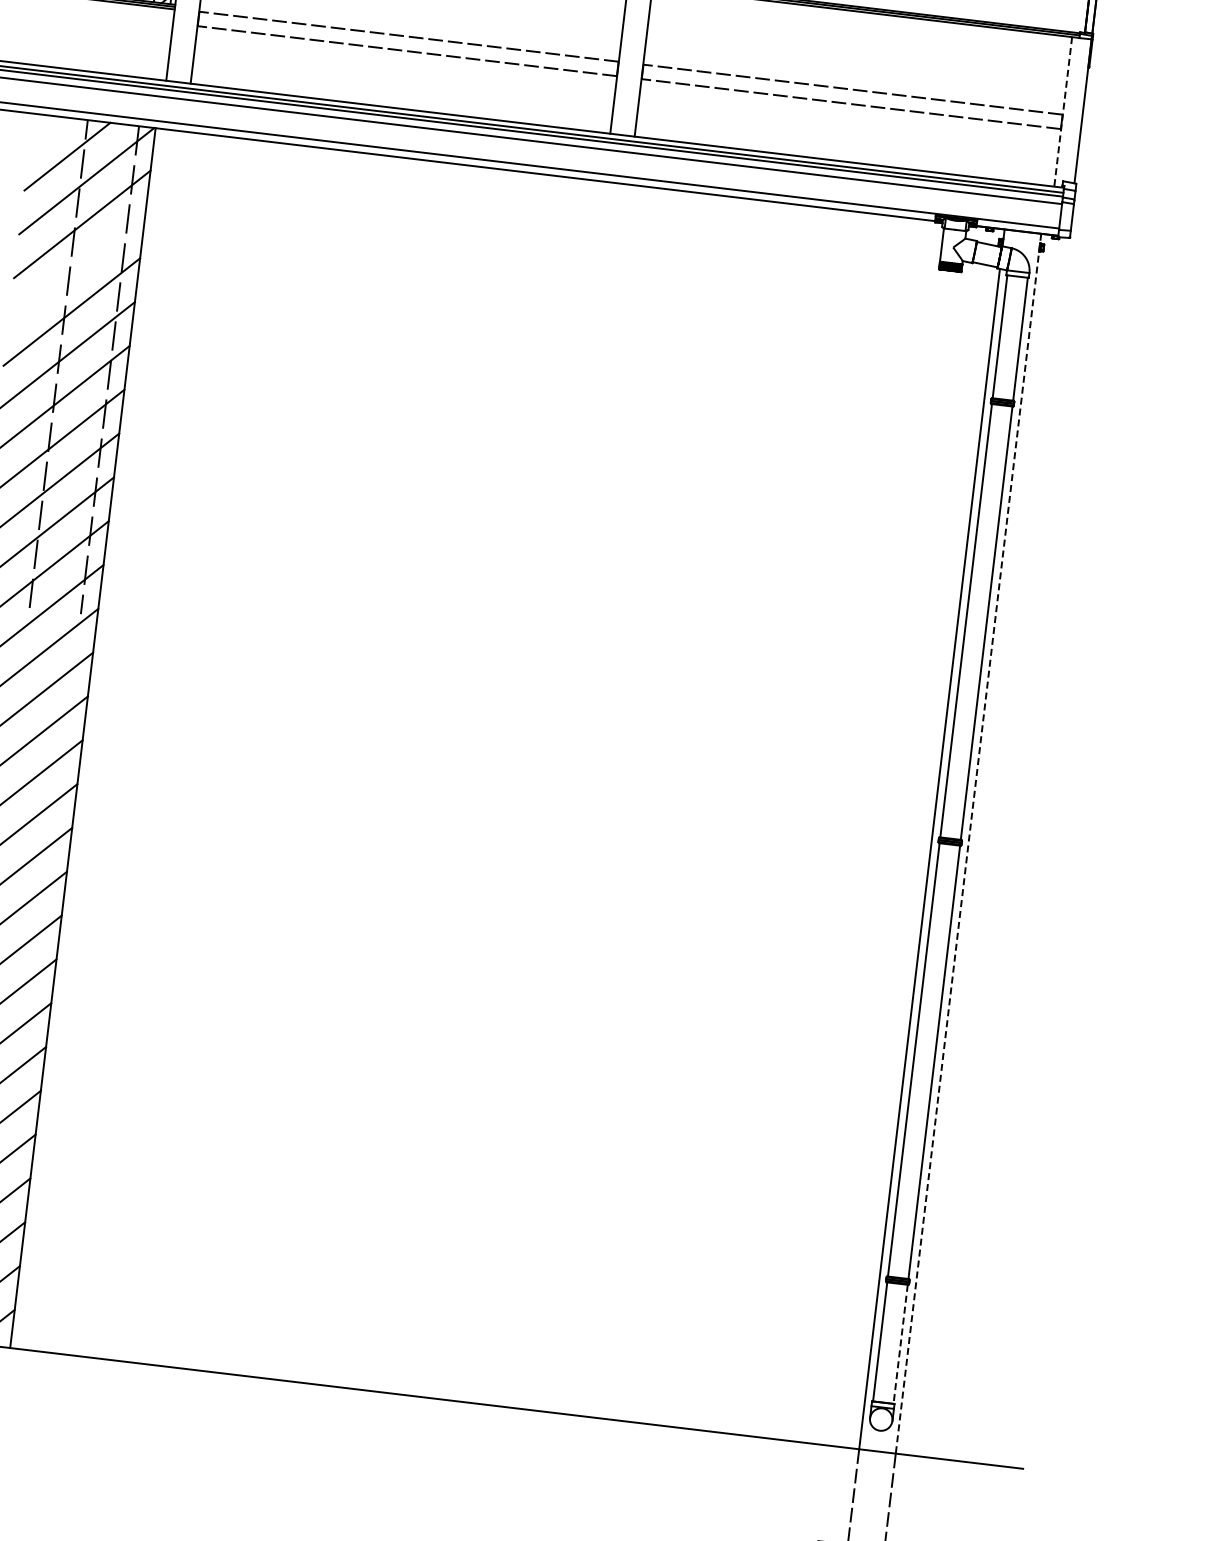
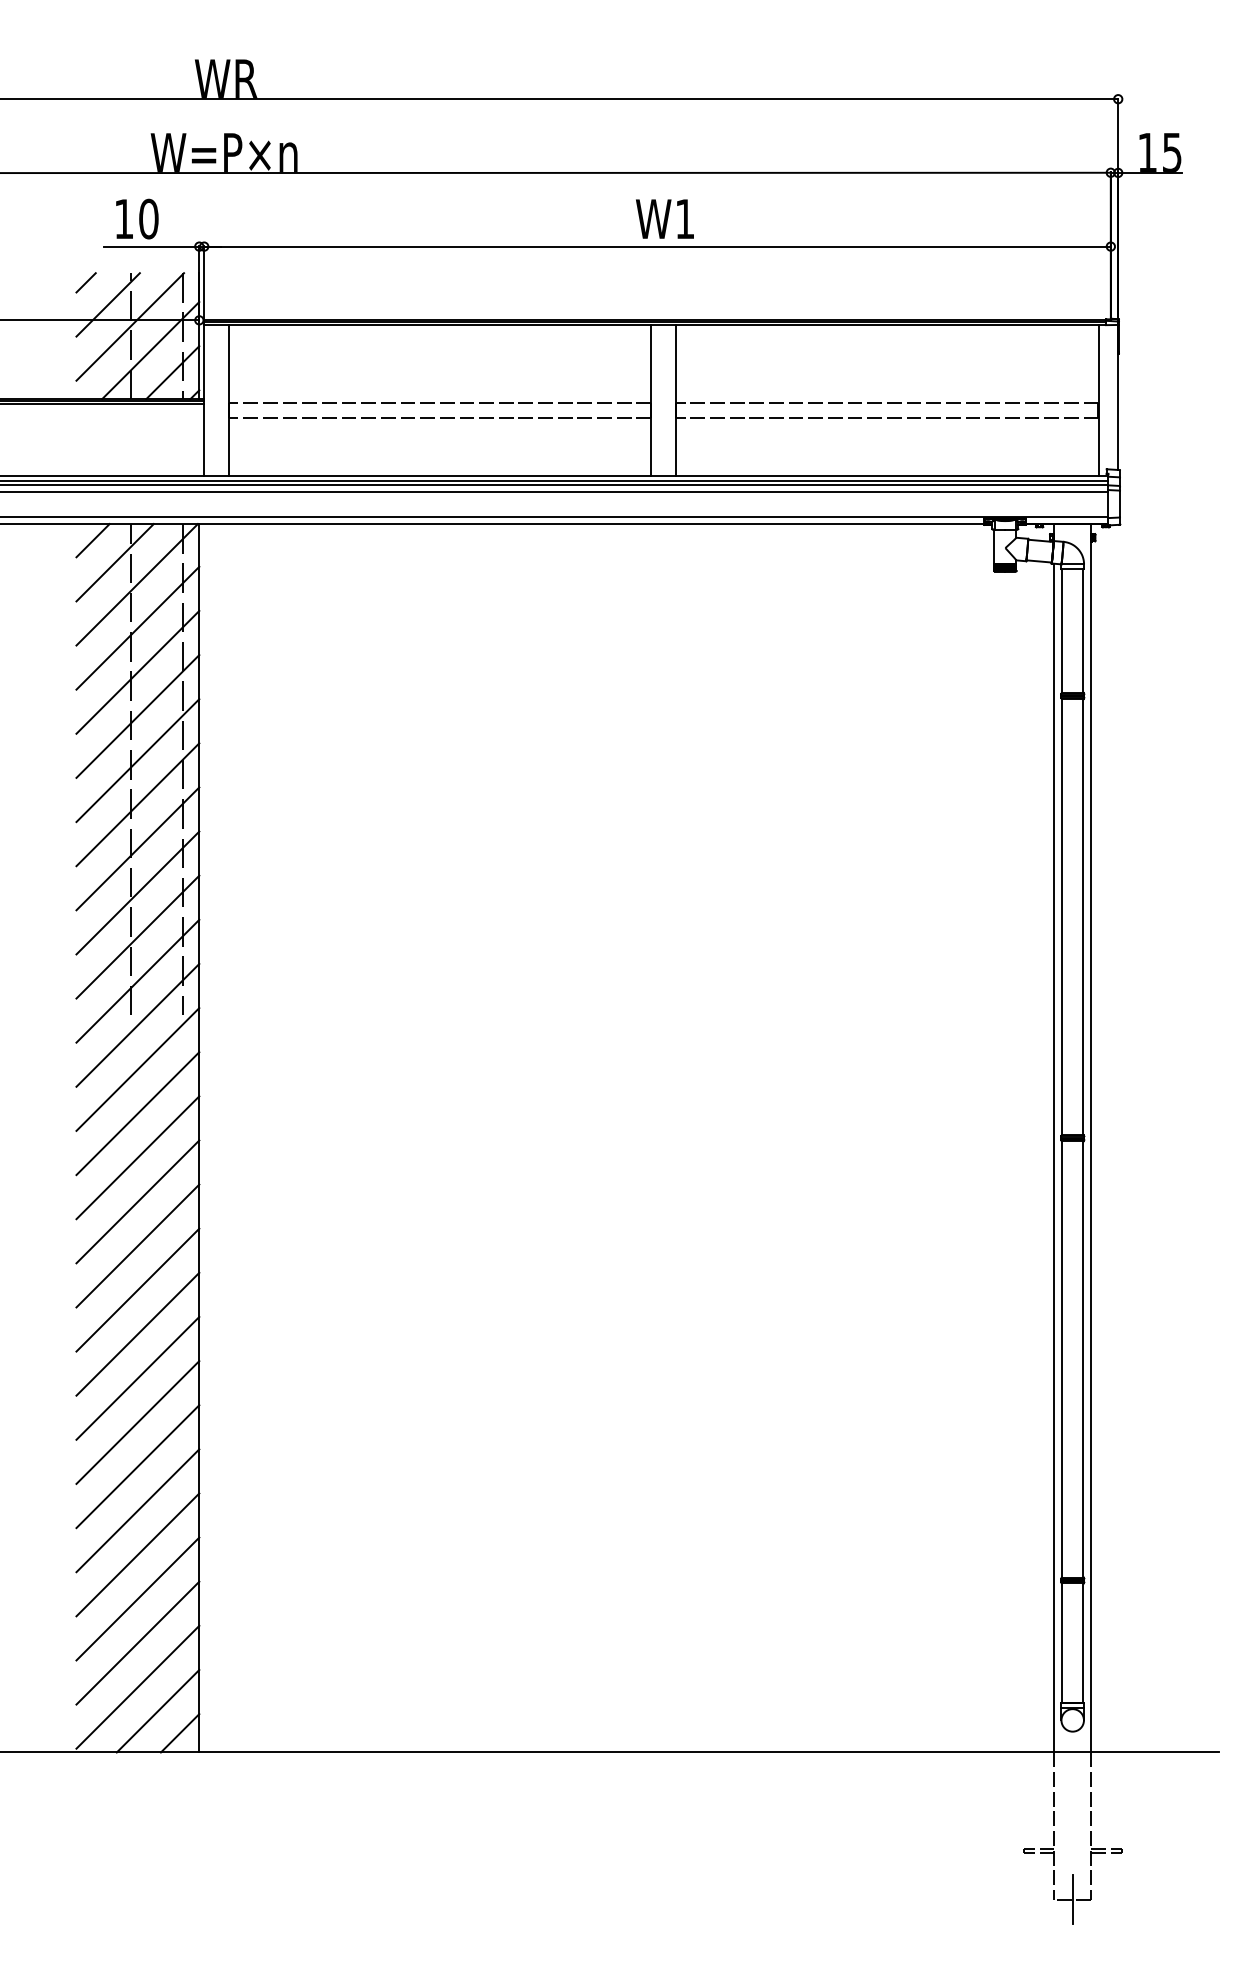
line: (1063, 112) -> (1098, 400), dashed -> solid
line: (47, 131) -> (92, 540), added
line: (76, 267) -> (137, 671), added
line: (968, 843) -> (1091, 1138), dashed -> solid
line: (901, 1344) -> (1083, 1643), dashed -> solid

